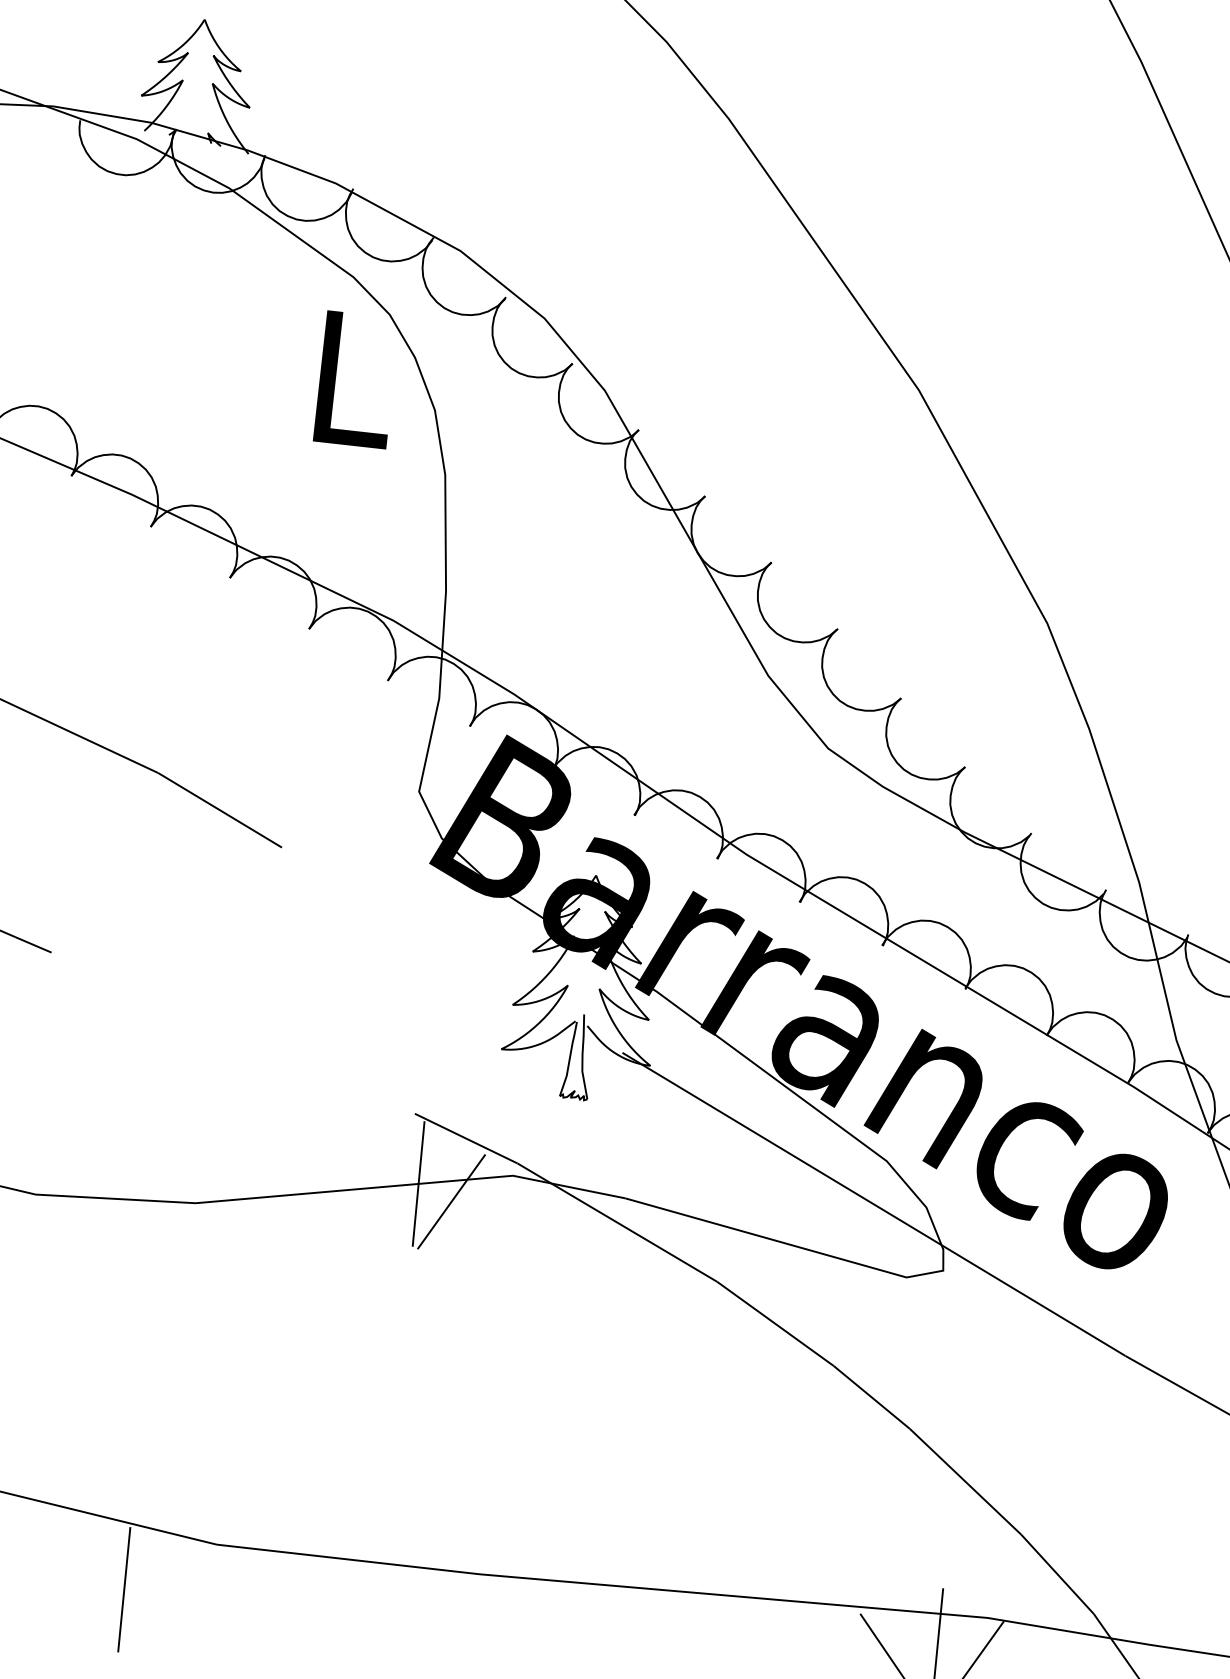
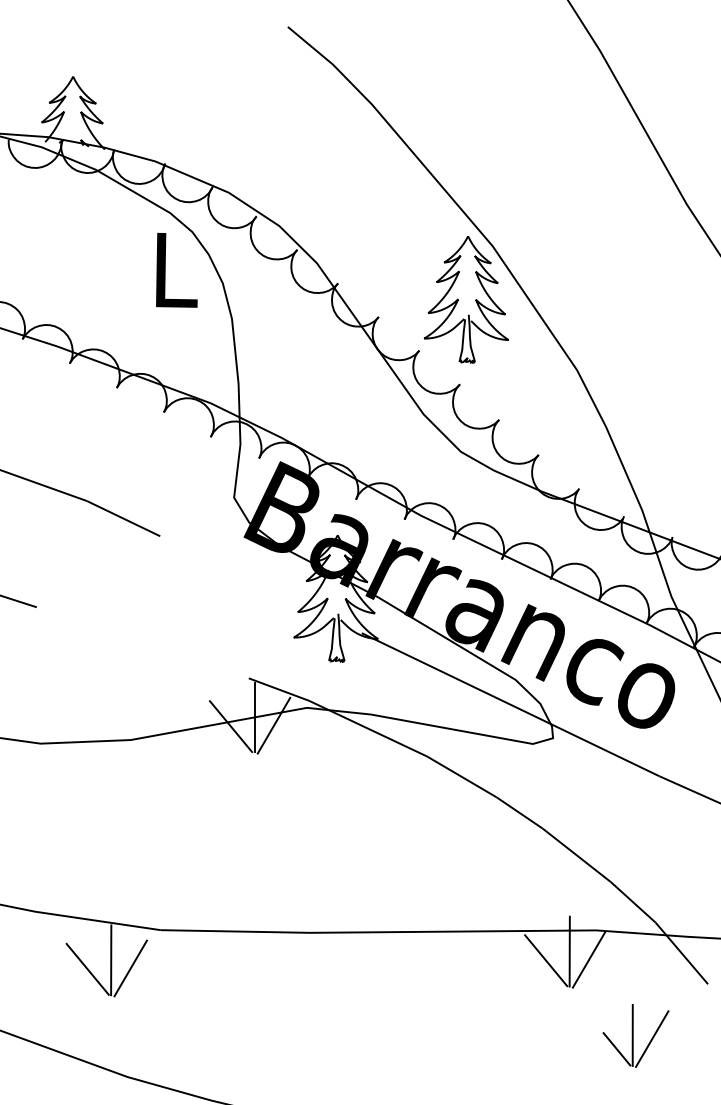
part: (863, 479) -> (466, 299), added
line: (374, 1195) -> (230, 726), added
line: (80, 1600) -> (87, 968), added
line: (157, 1607) -> (130, 968), added

